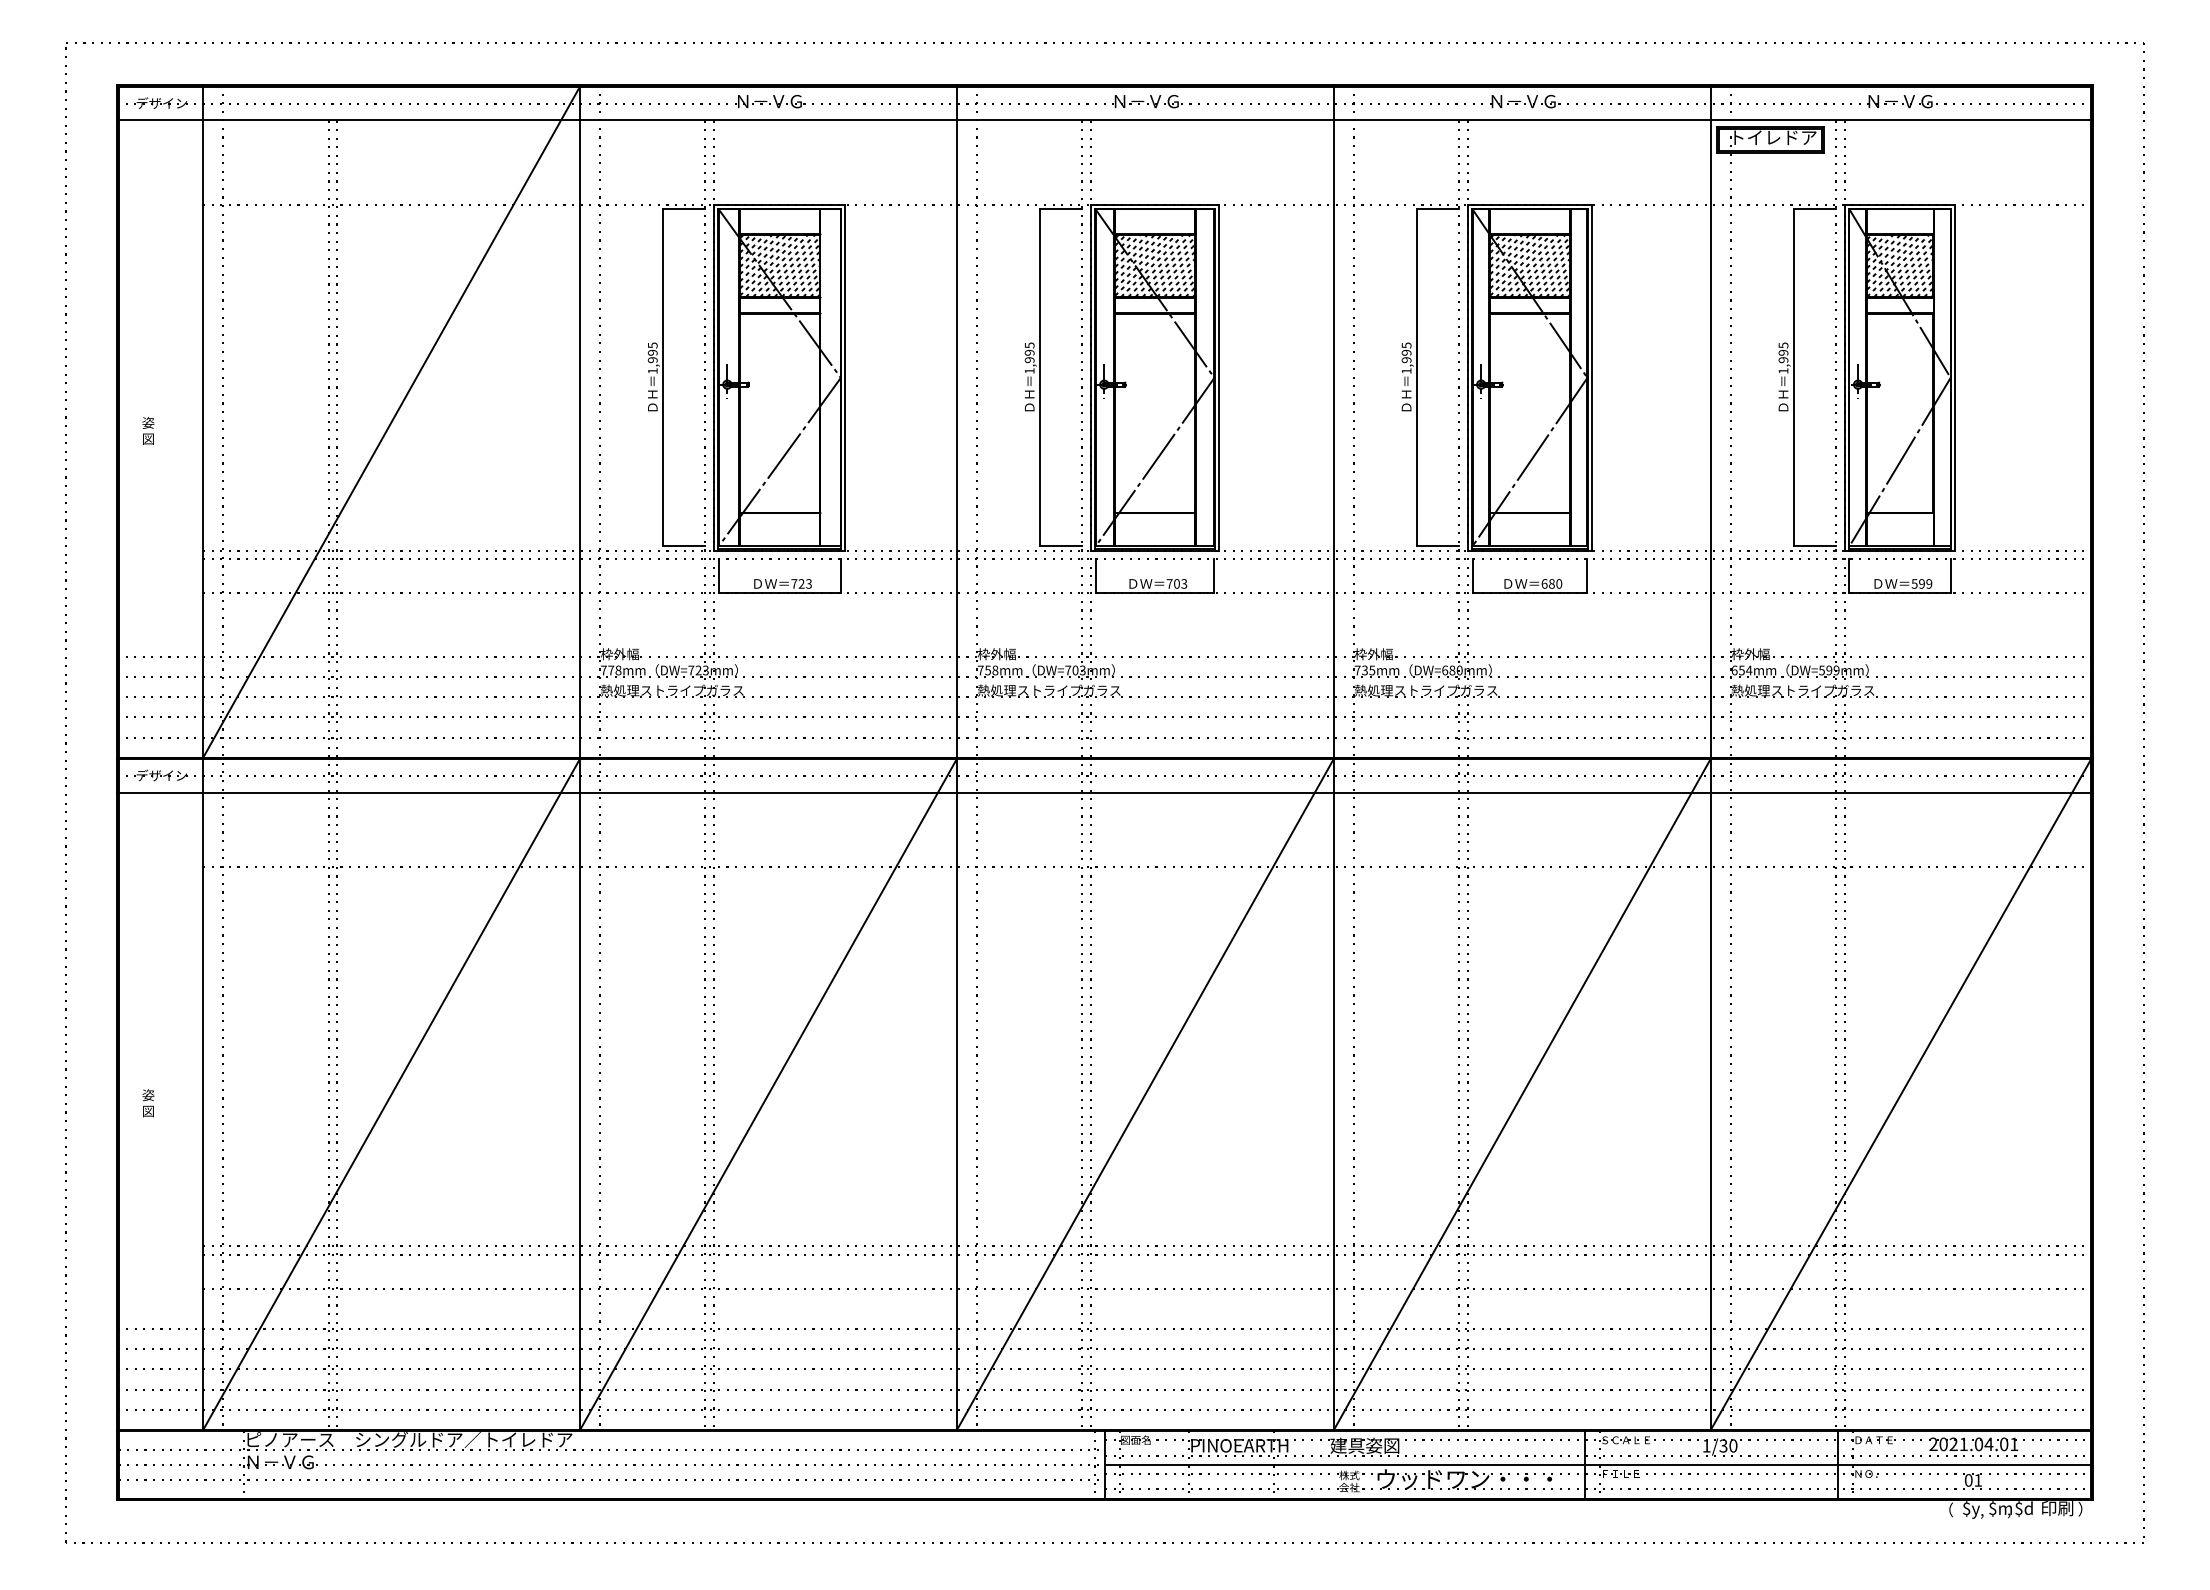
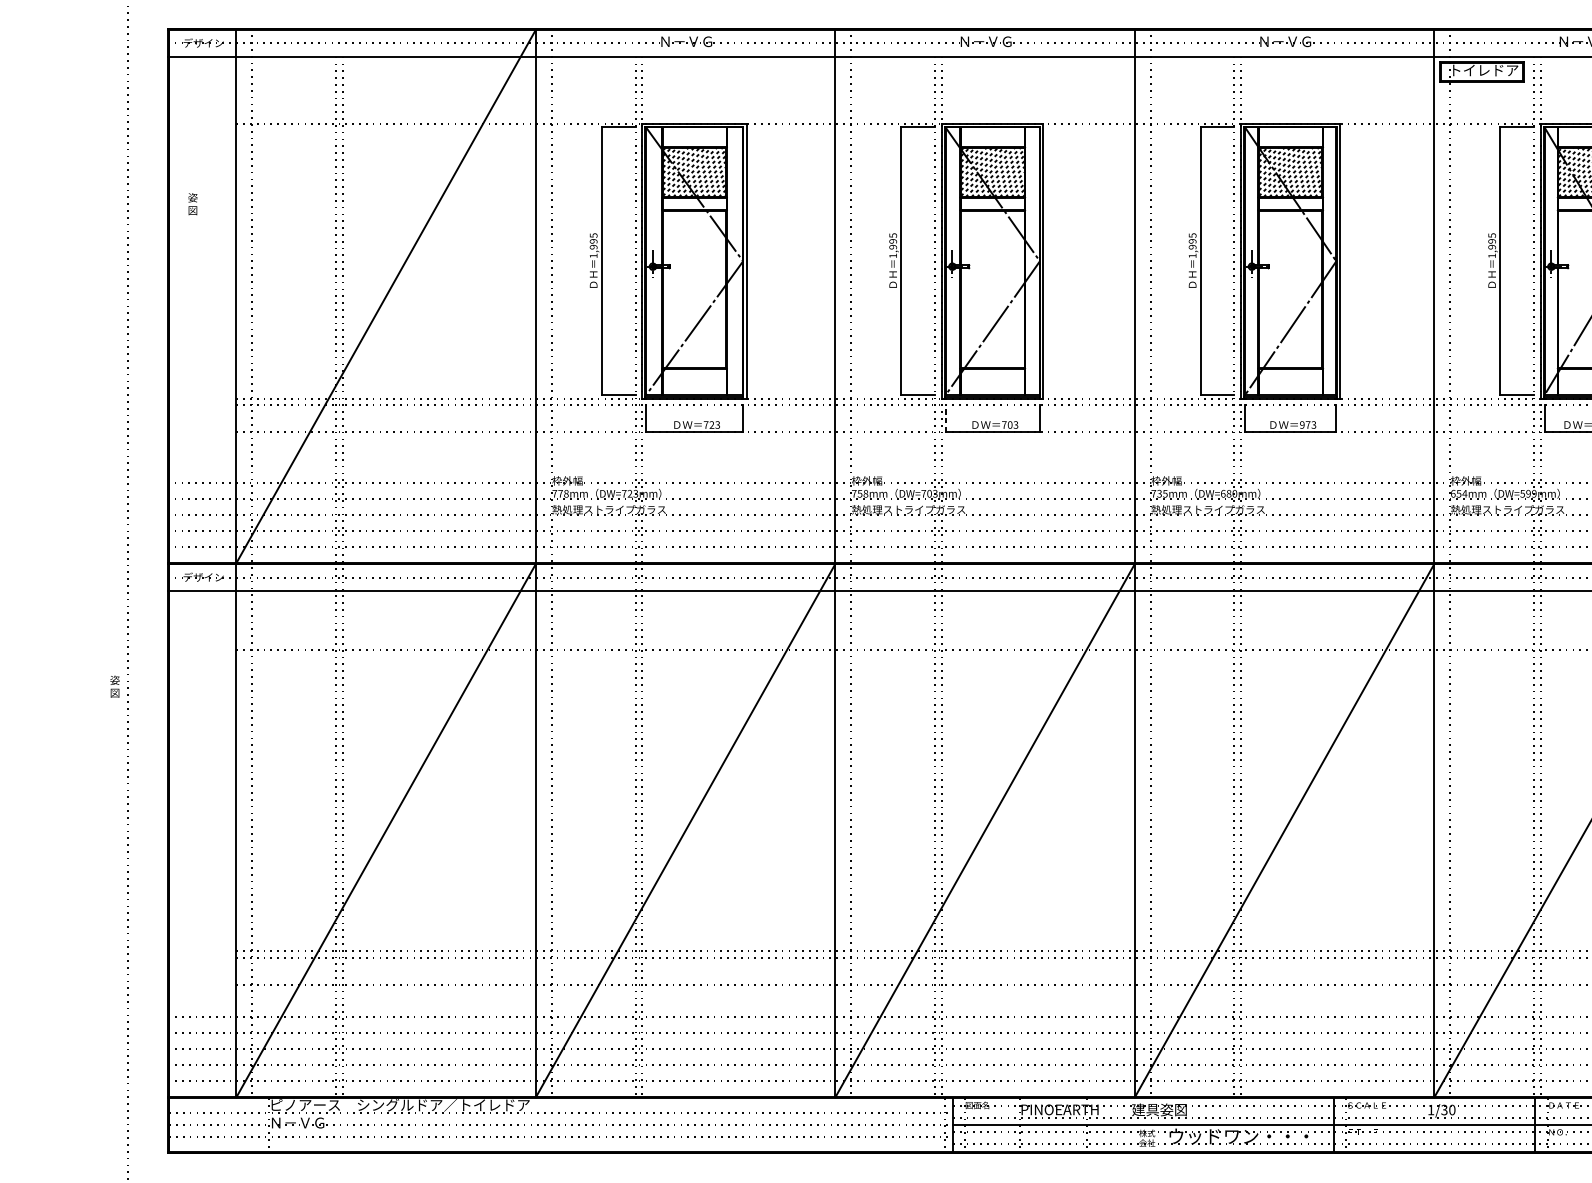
text: (148, 430) -> (192, 203), moved
line: (1095, 575) -> (945, 418), solid -> dashed
text: (1551, 583) -> (1307, 424), 680 -> 973
text: (148, 1103) -> (115, 686), moved

